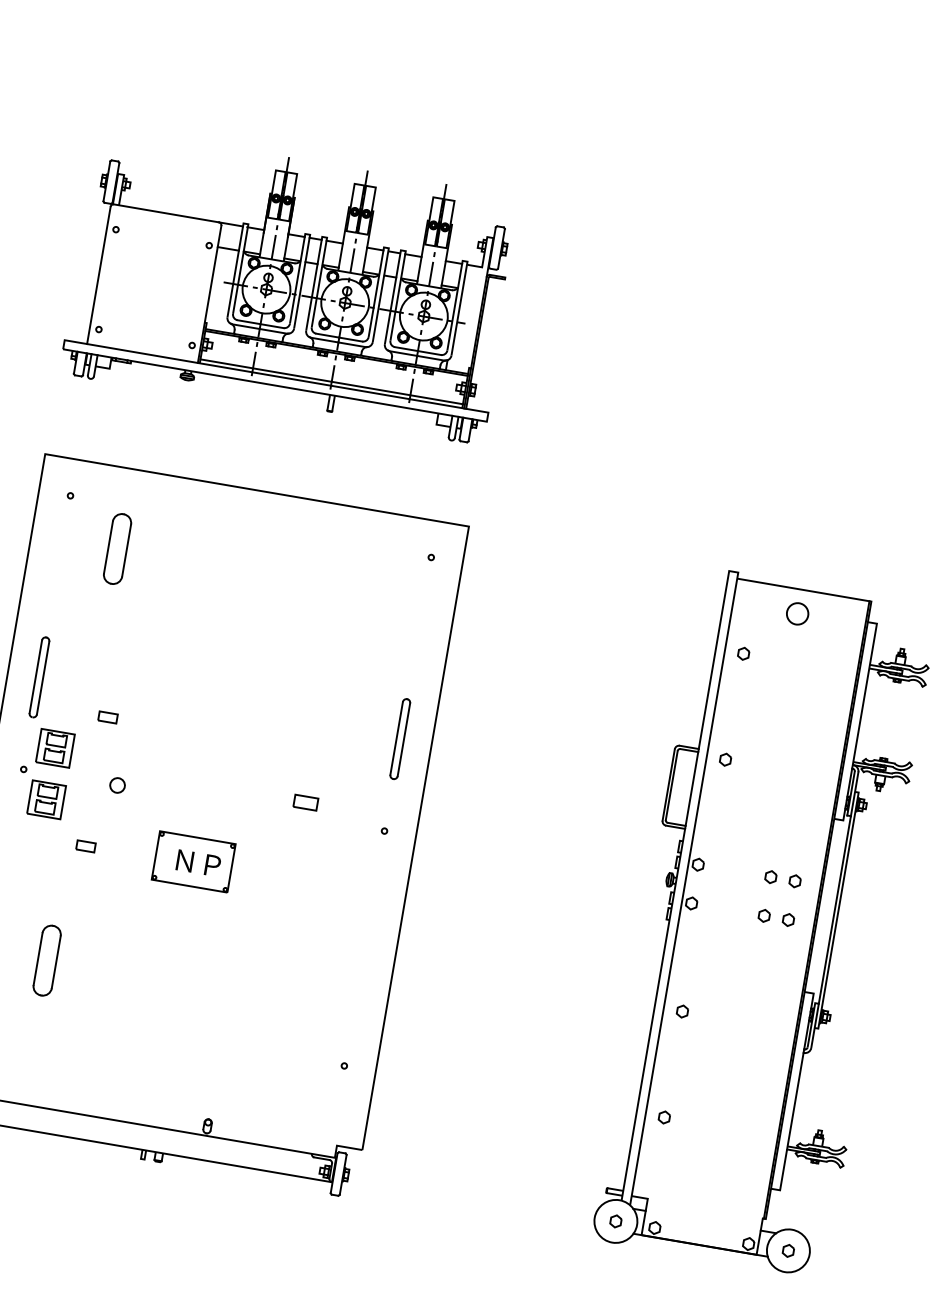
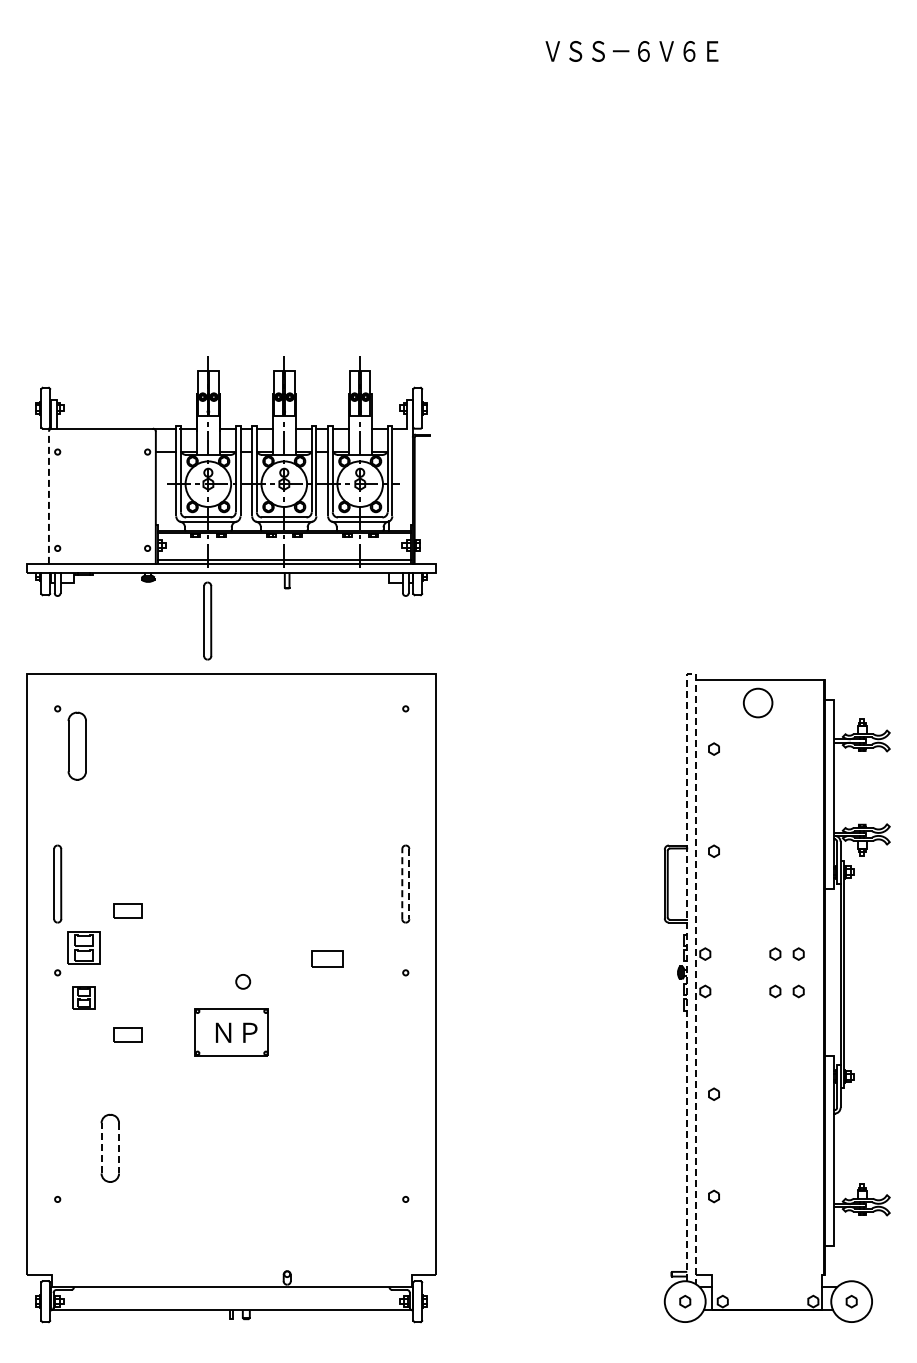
line: (98, 275) -> (48, 497), solid -> dashed
part: (241, 430) -> (207, 620), added
part: (116, 548) -> (76, 745), moved
line: (735, 571) -> (693, 673), solid -> dashed
circle: (798, 613) -> (758, 702), size x1.4
part: (108, 717) -> (128, 910), size x1.6
line: (396, 737) -> (402, 883), solid -> dashed
line: (404, 740) -> (409, 884), solid -> dashed
circle: (117, 785) -> (243, 981), moved
part: (46, 799) -> (83, 997), size x0.7
part: (305, 802) -> (327, 958), size x1.4
part: (86, 845) -> (128, 1034), size x1.6
line: (38, 958) -> (101, 1147), solid -> dashed
line: (56, 962) -> (119, 1148), solid -> dashed

